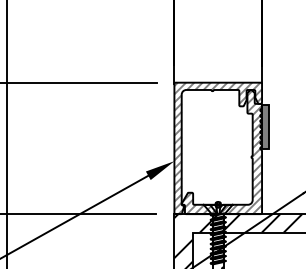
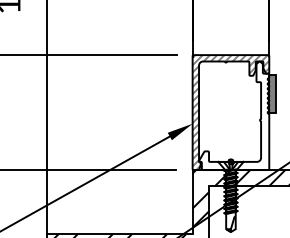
hatch: (222, 152) -> (234, 116), removed

